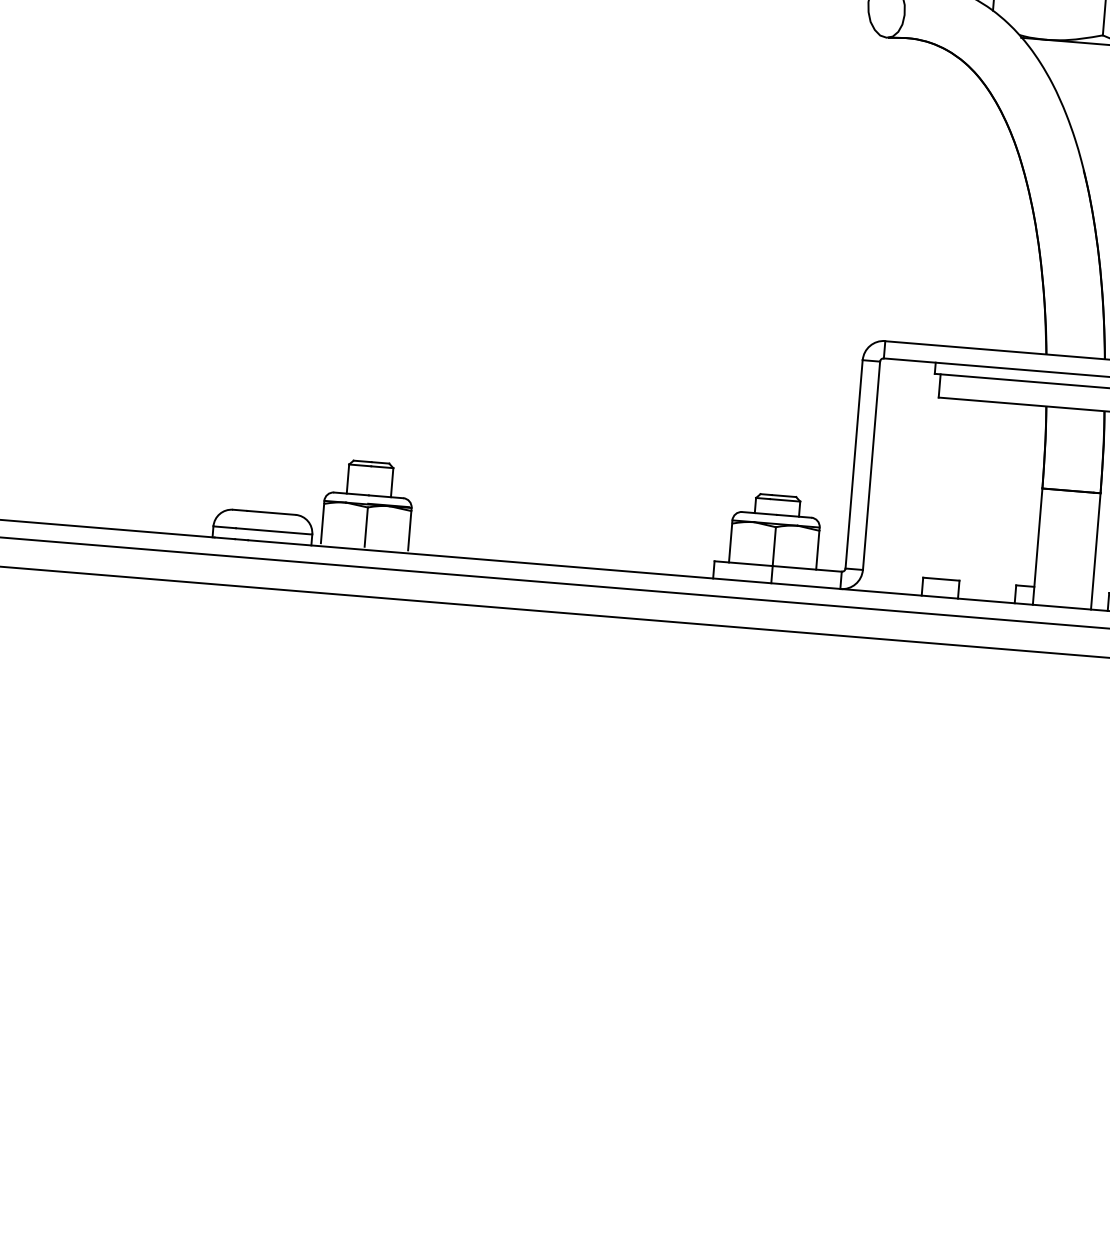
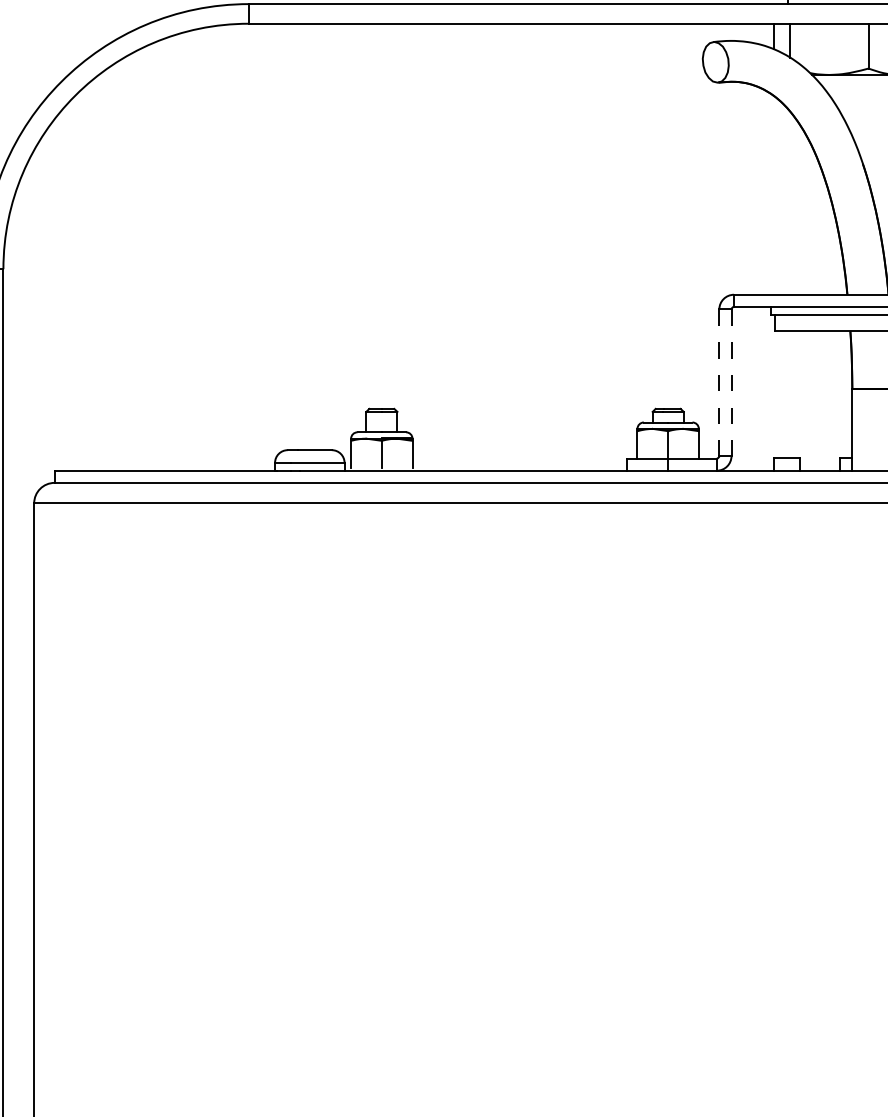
line: (854, 465) -> (719, 383), solid -> dashed
line: (871, 466) -> (731, 383), solid -> dashed

